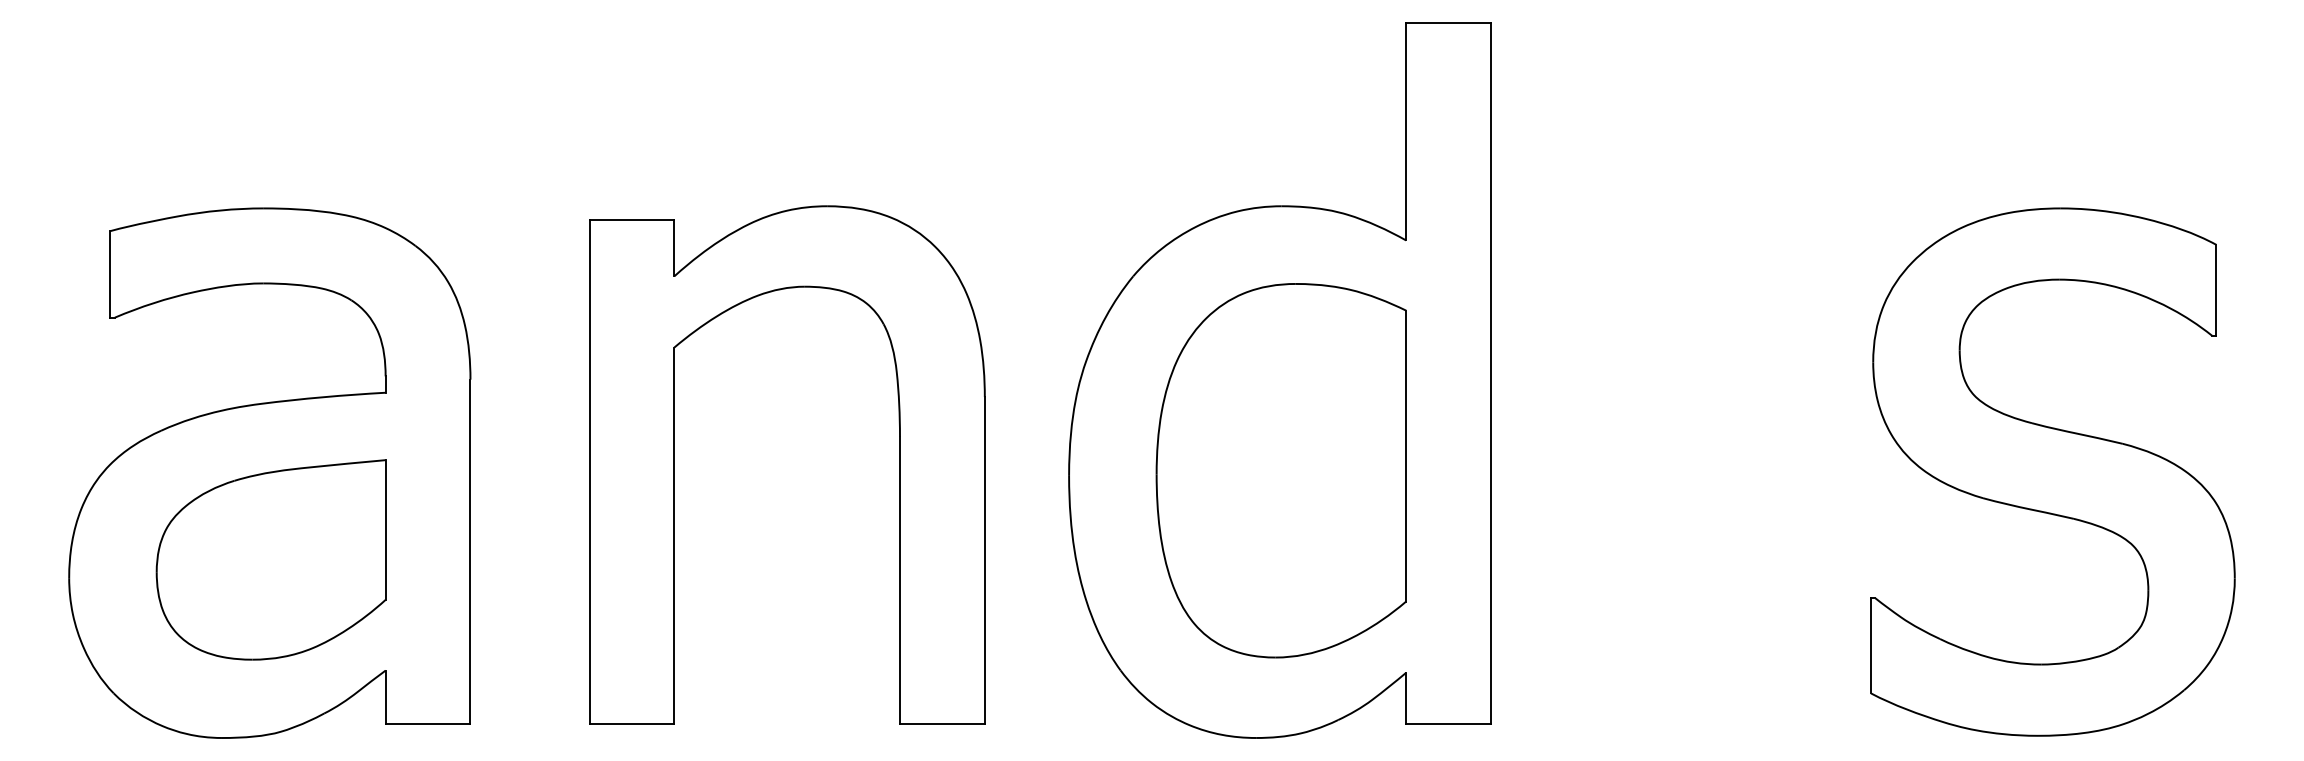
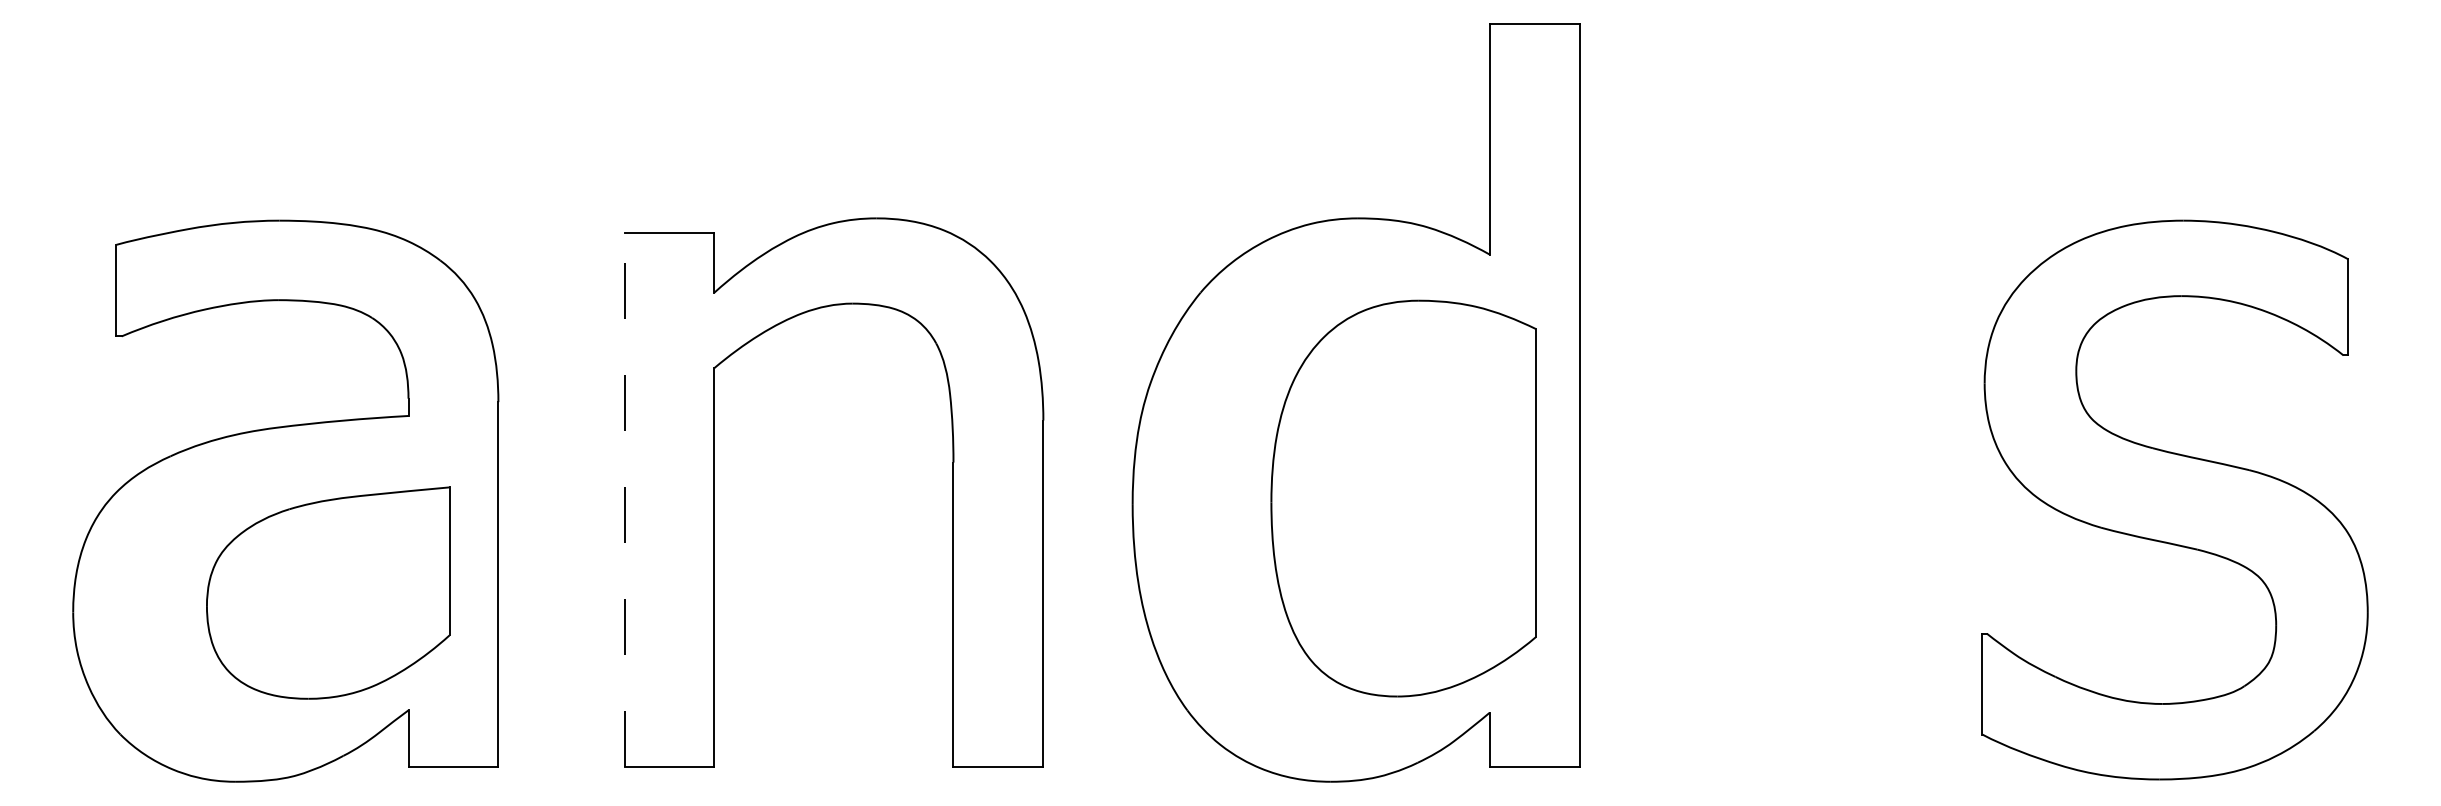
part: (1281, 470) -> (1403, 498), moved
line: (589, 472) -> (624, 500), solid -> dashed
part: (271, 559) -> (328, 592), moved

